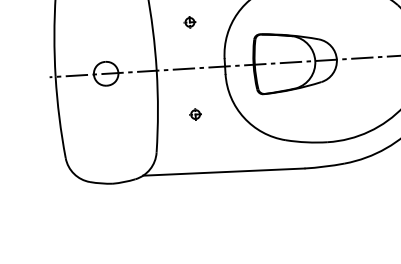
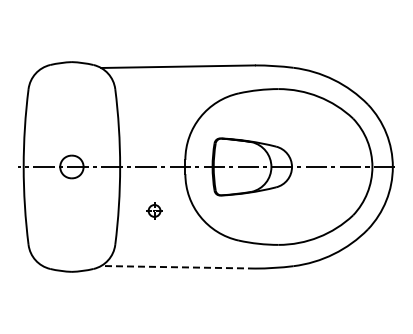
part: (189, 21) -> (154, 122), removed
part: (195, 114) -> (154, 210), size x1.4
line: (224, 172) -> (178, 267), solid -> dashed

